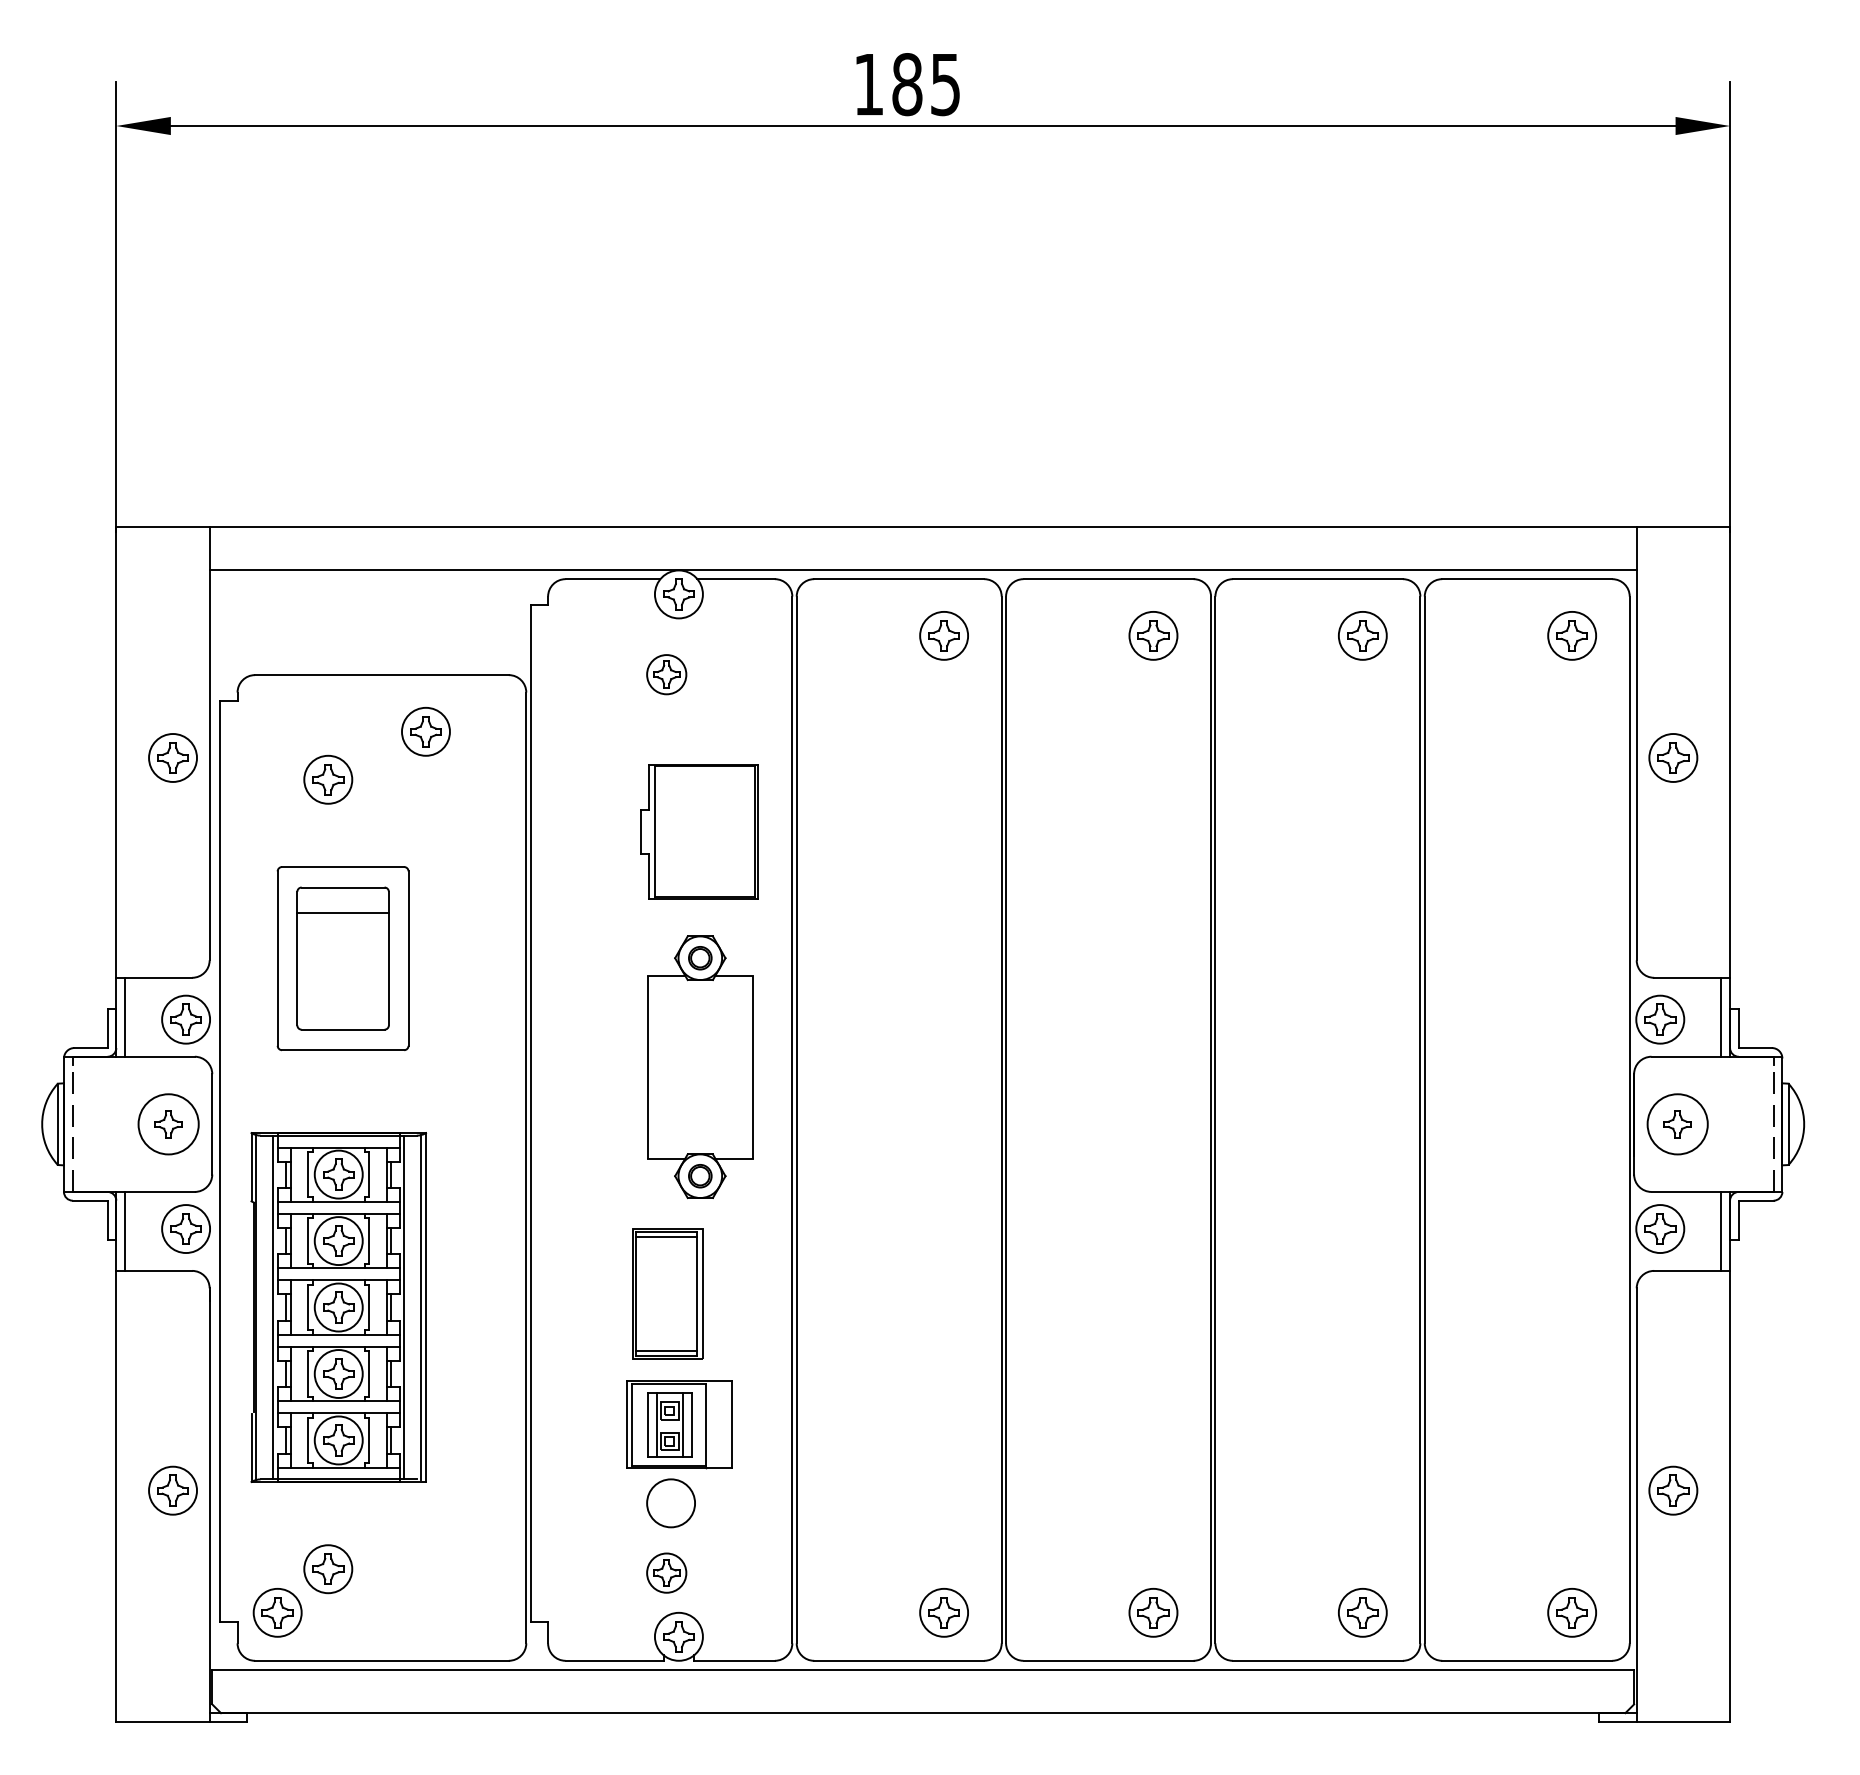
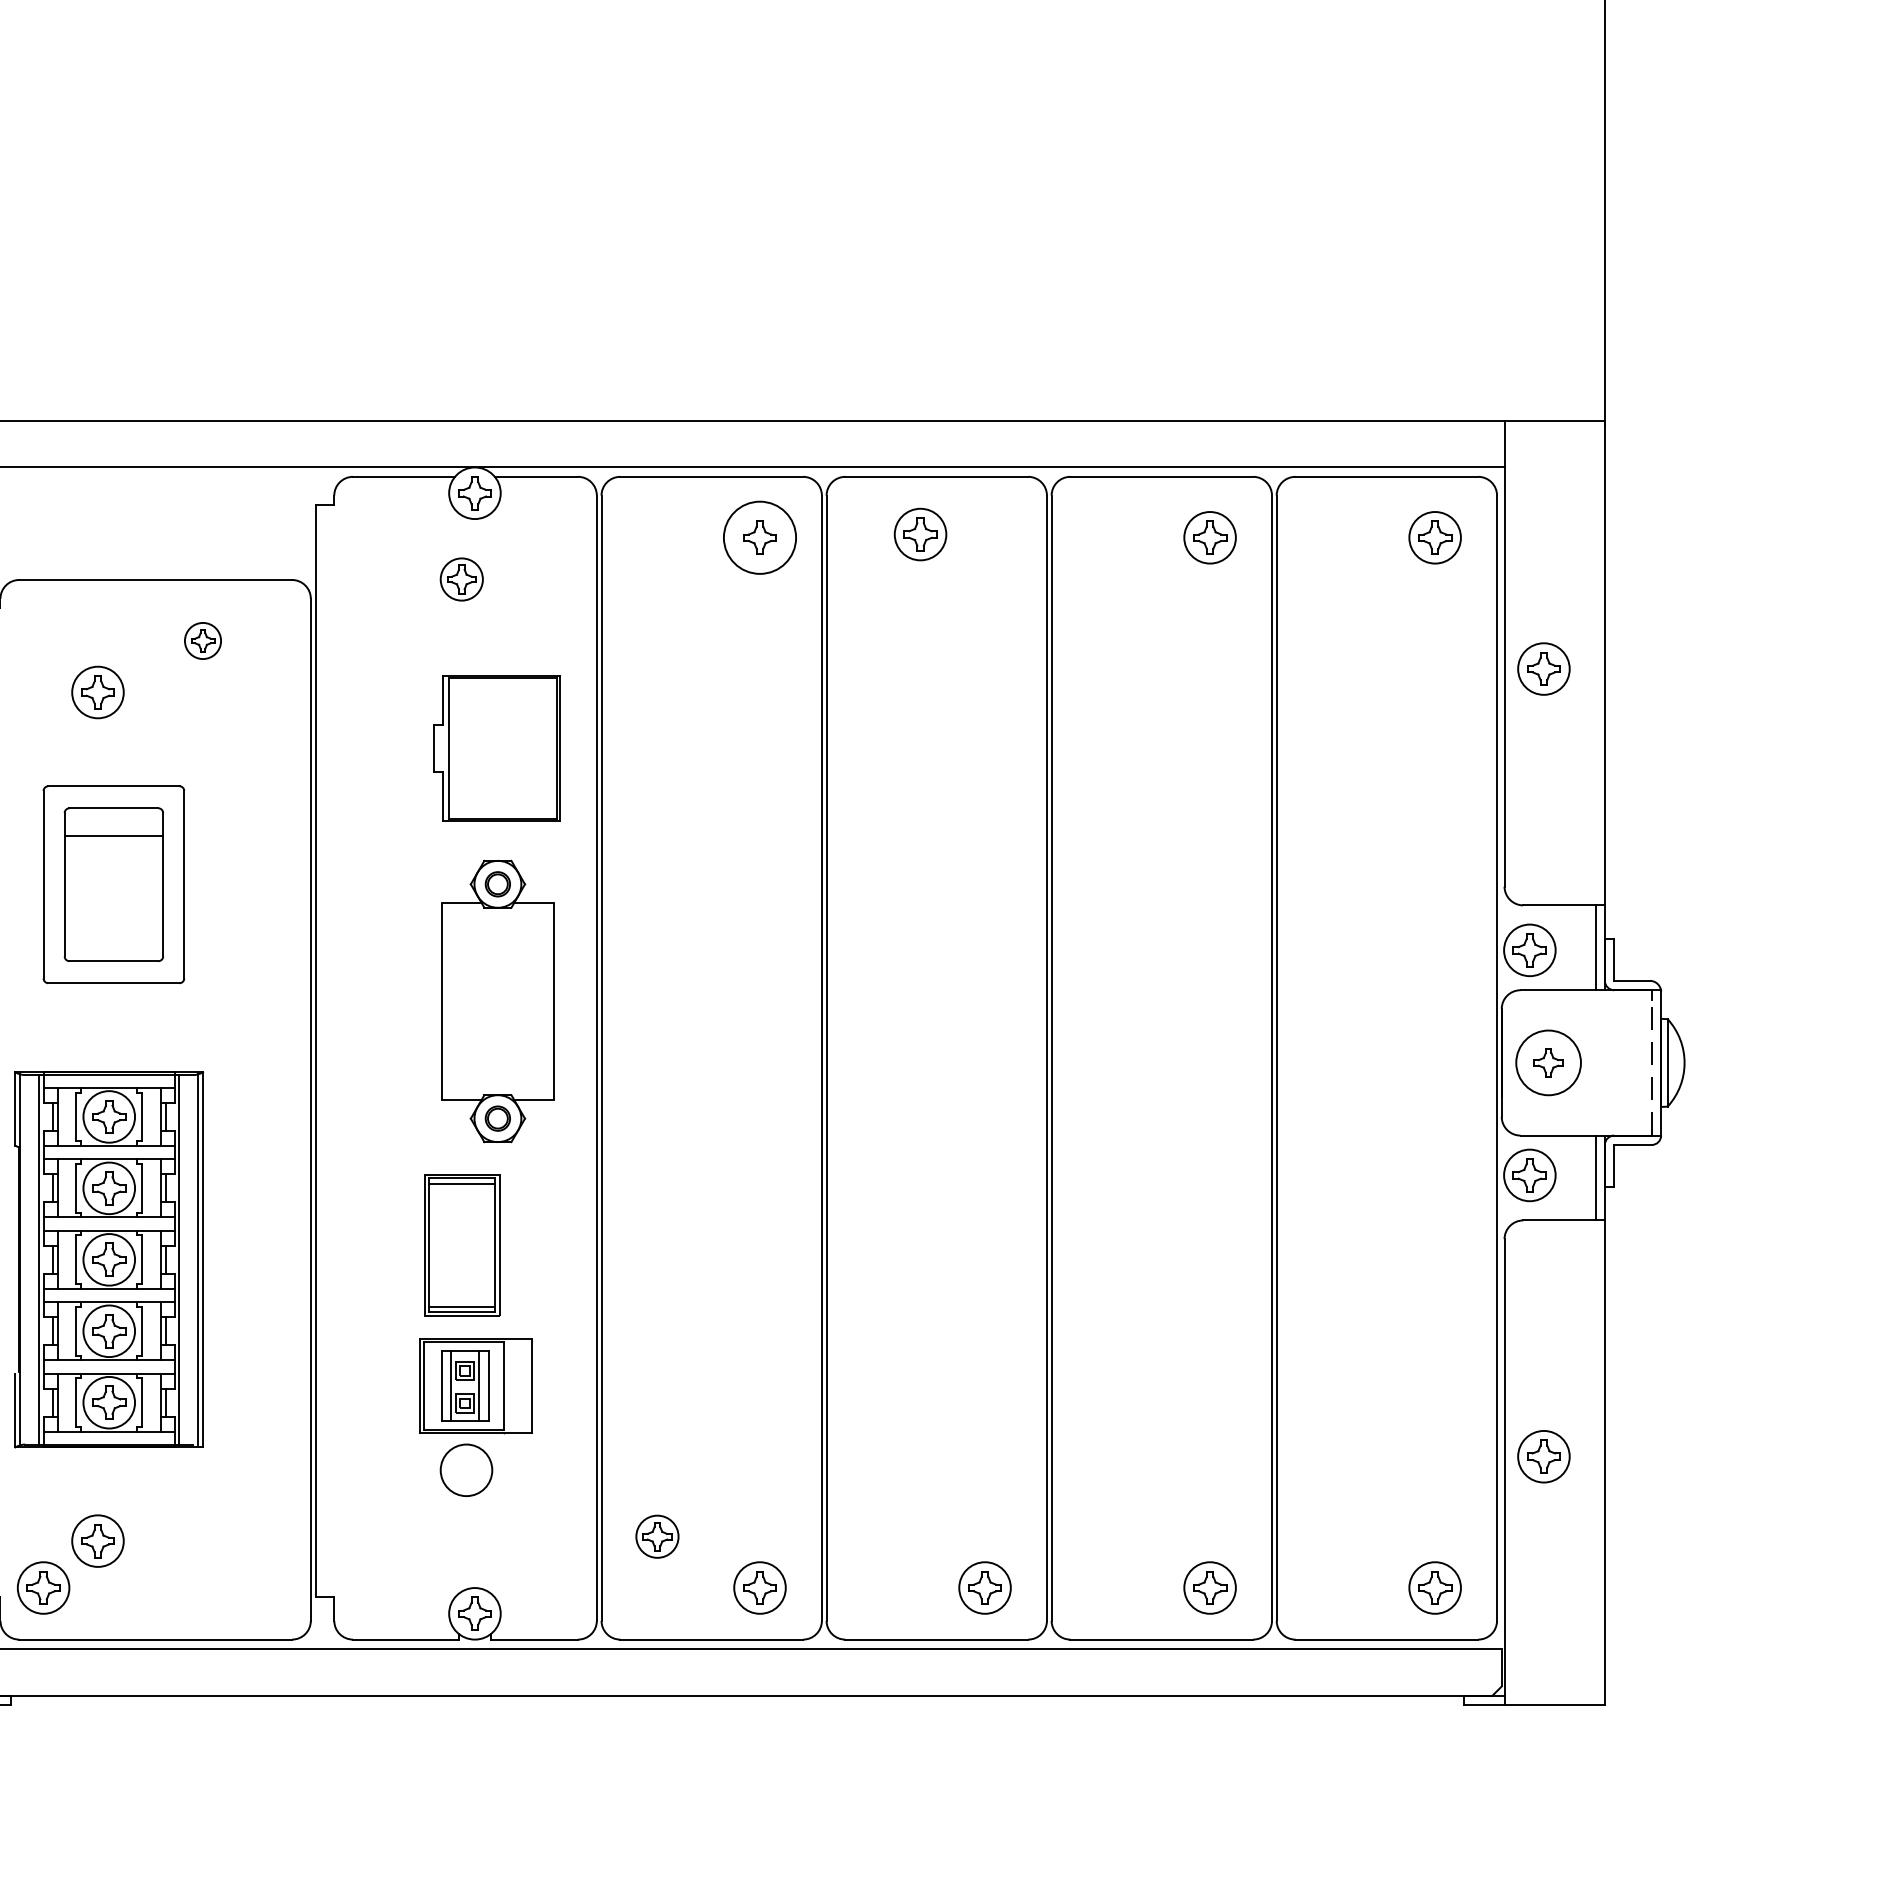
circle: (944, 635) -> (760, 537), size x1.4
part: (1153, 635) -> (920, 534), moved
part: (425, 731) -> (202, 640), size x0.7
part: (666, 1572) -> (657, 1536), moved

